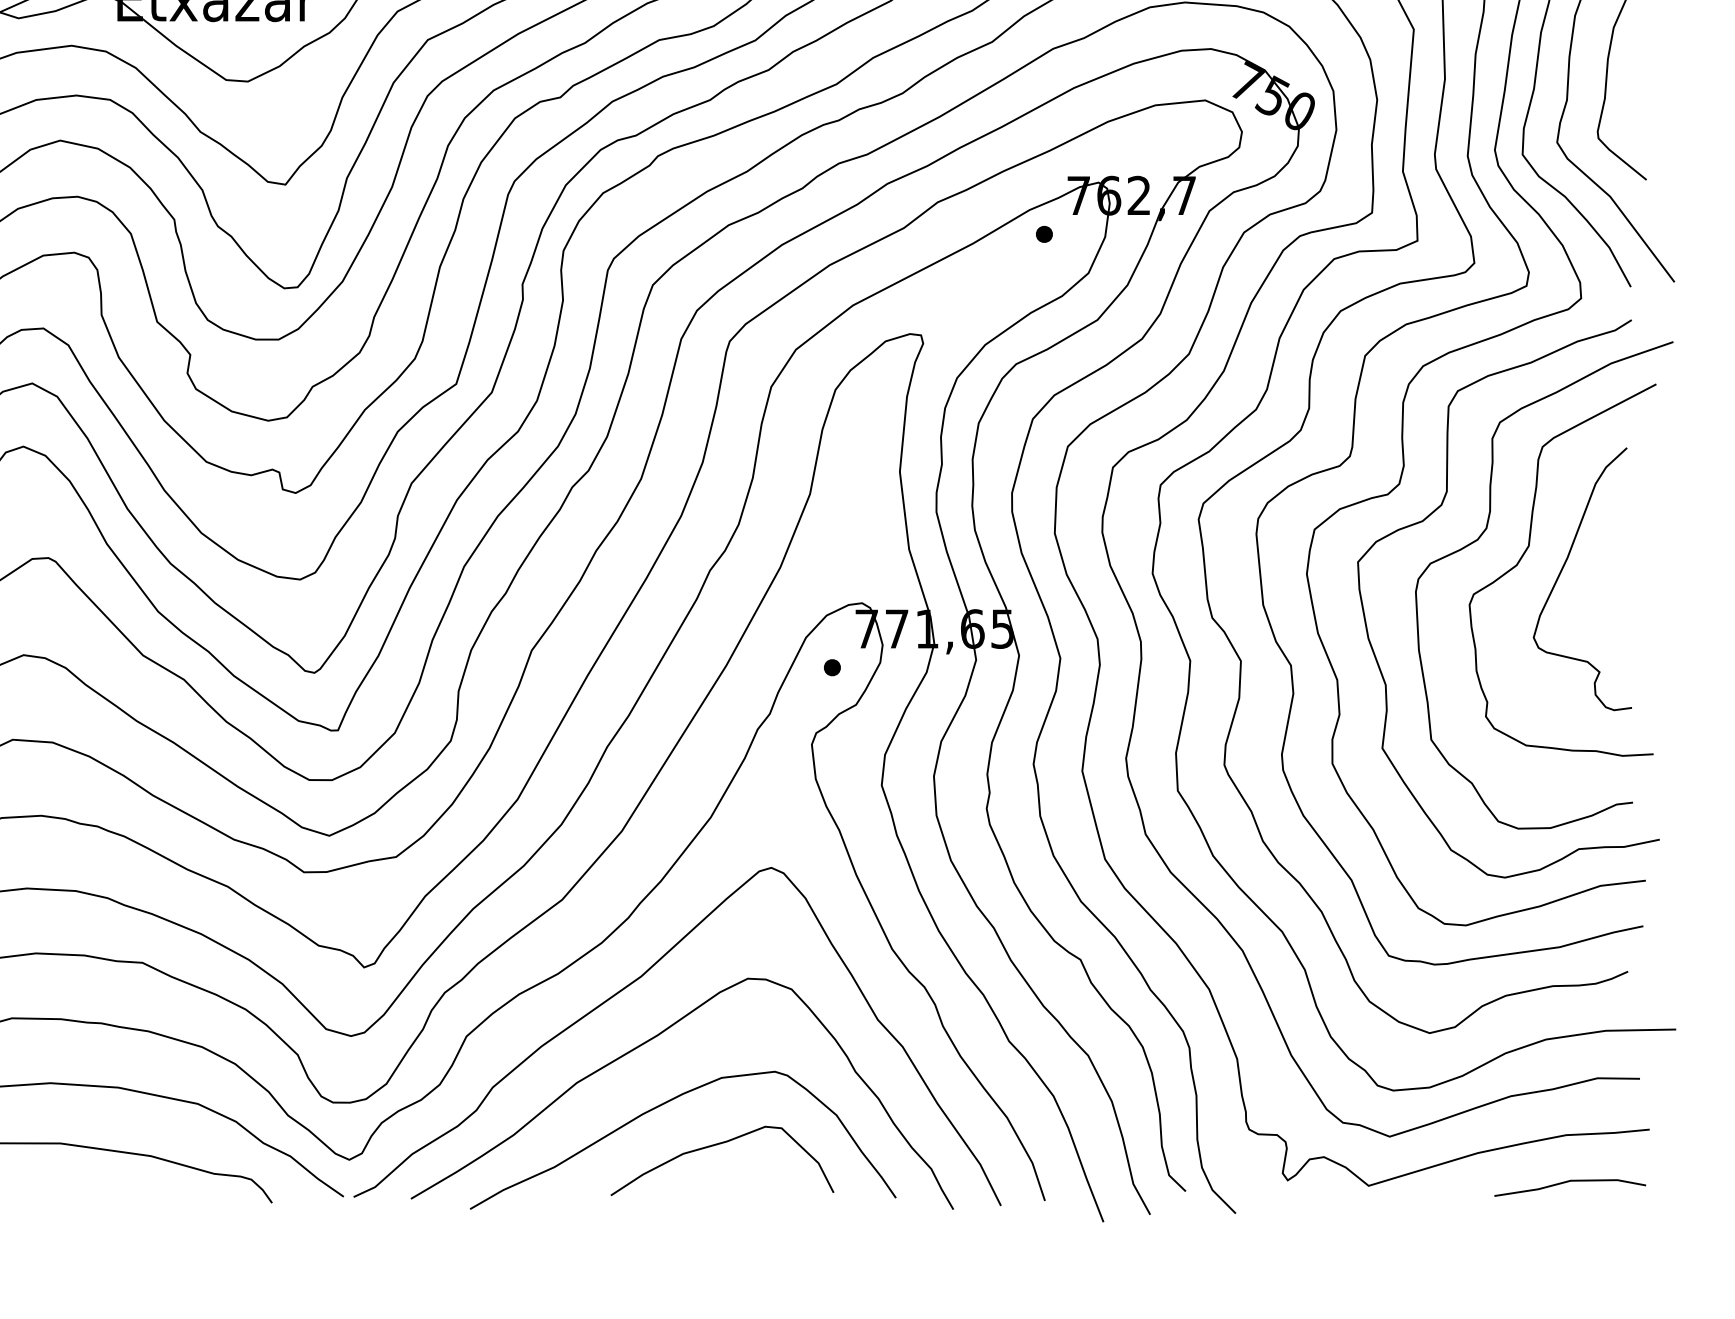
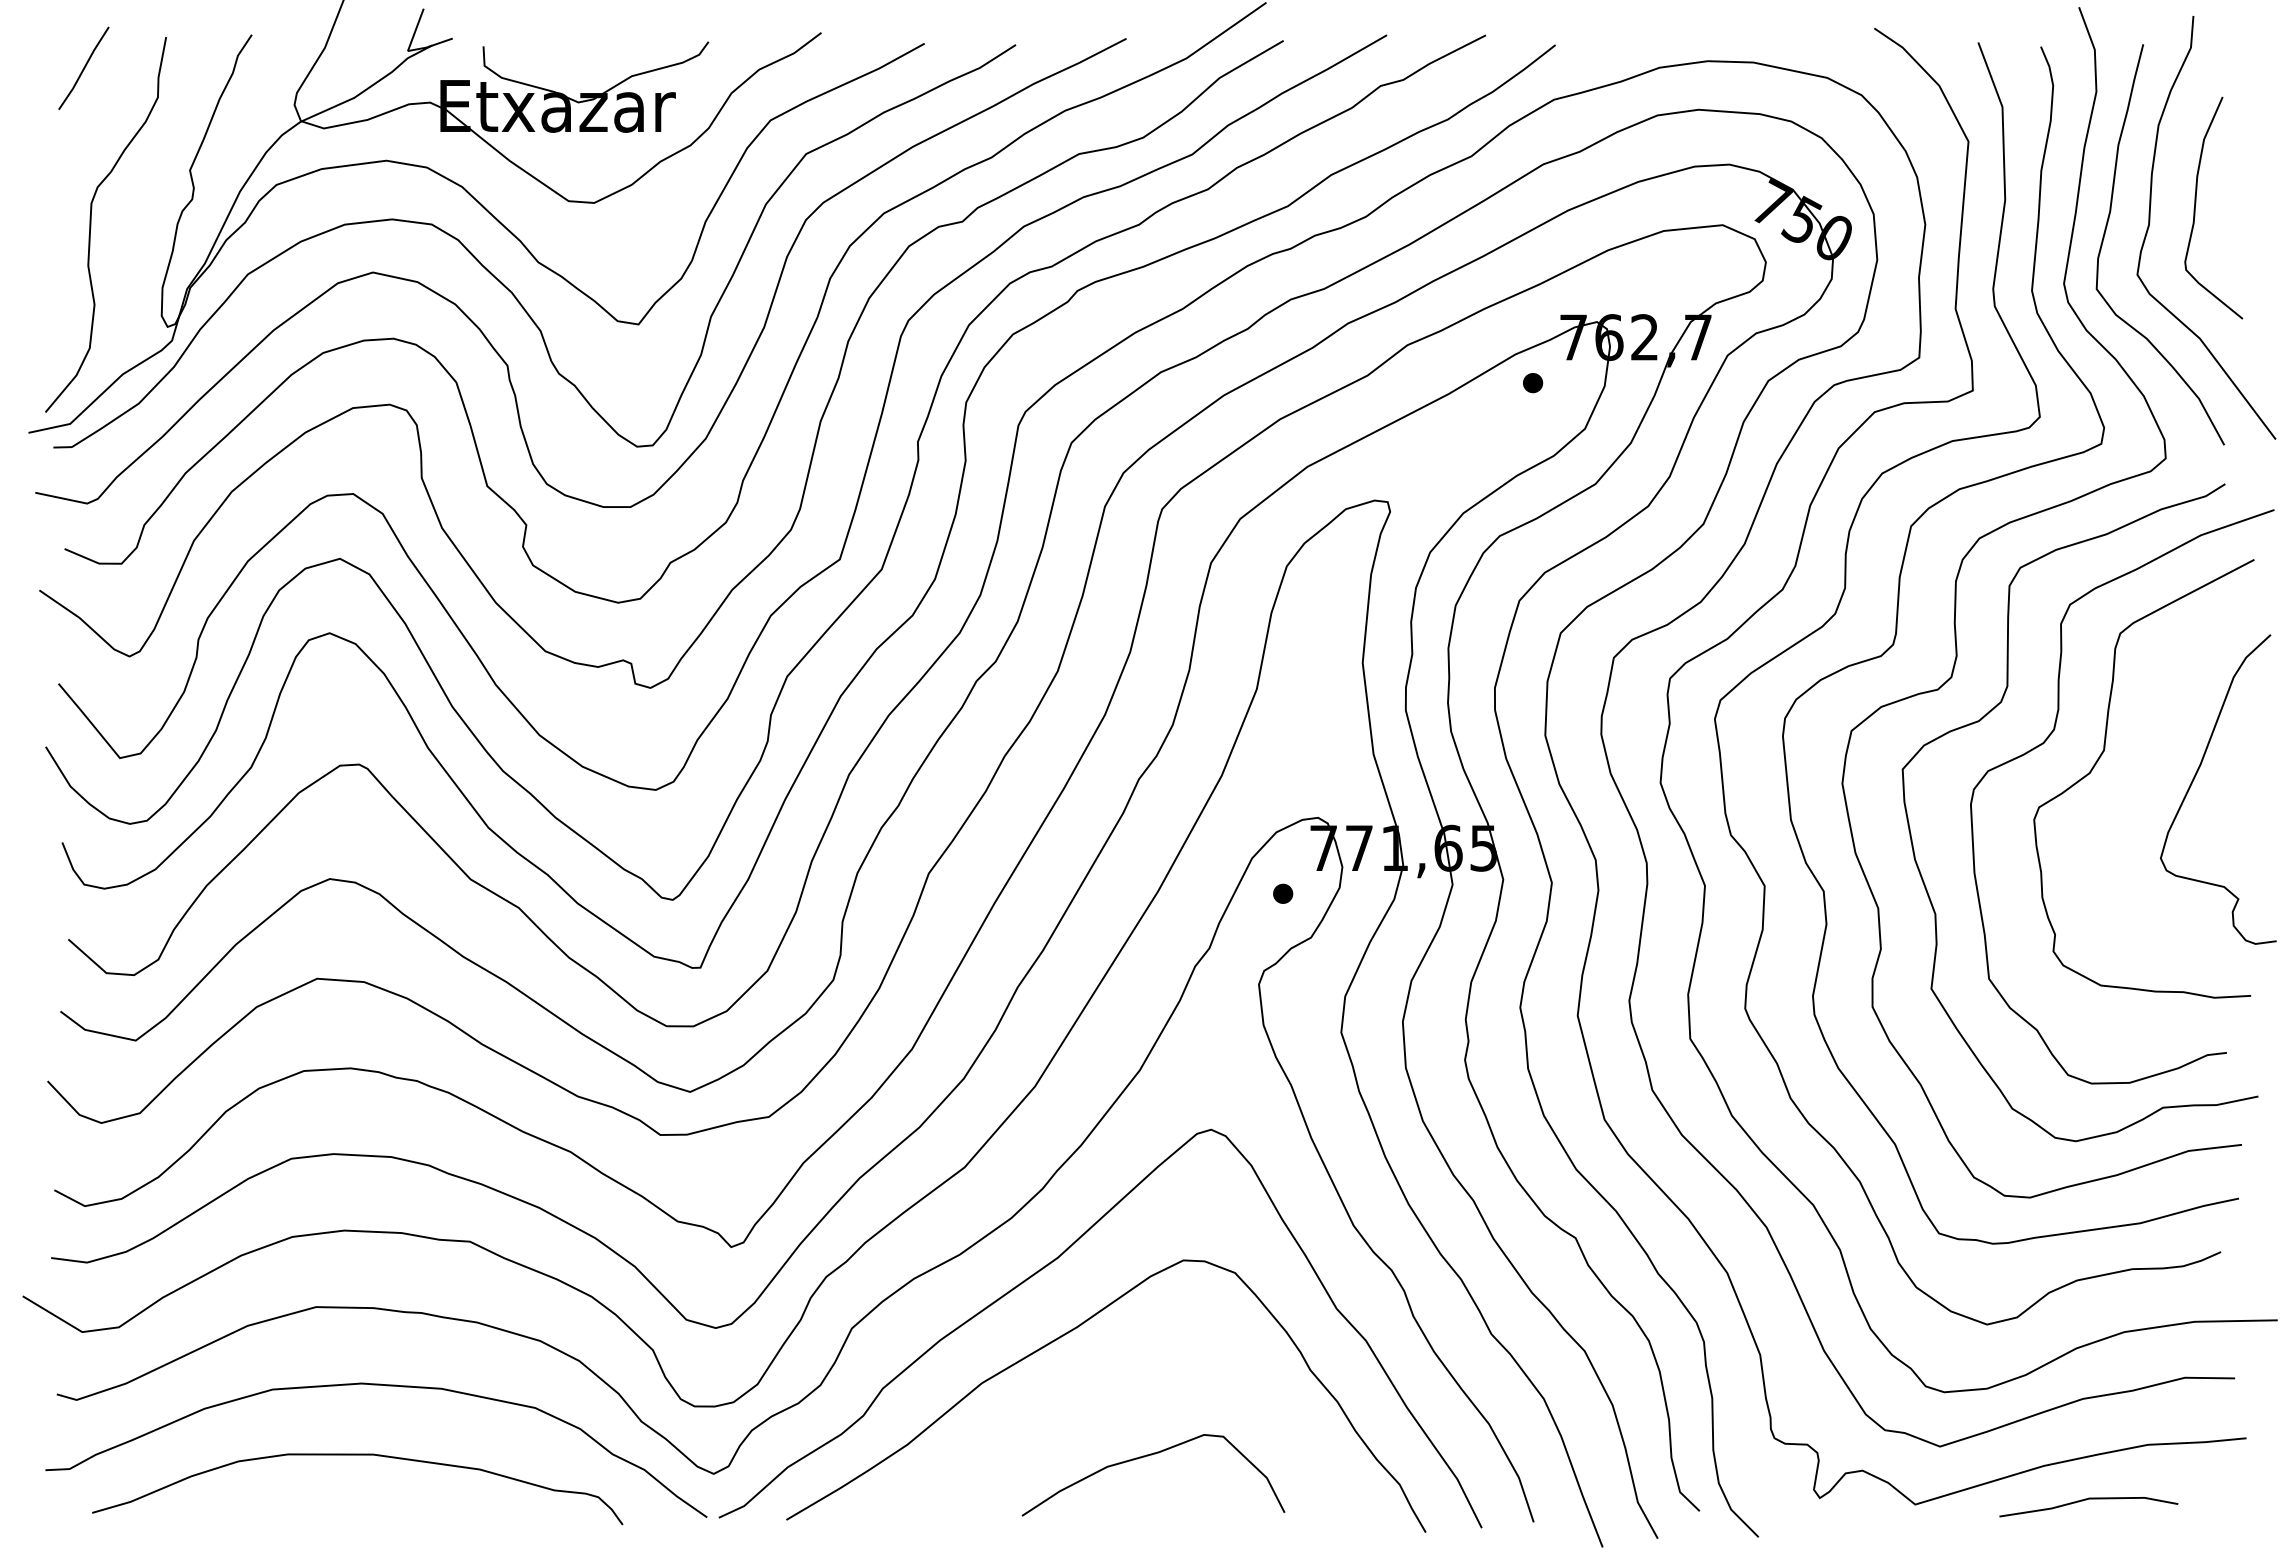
curve: (1563, 569) -> (2195, 777), moved
curve: (664, 1104) -> (1085, 1408), removed
line: (1568, 1182) -> (2086, 1500), moved

